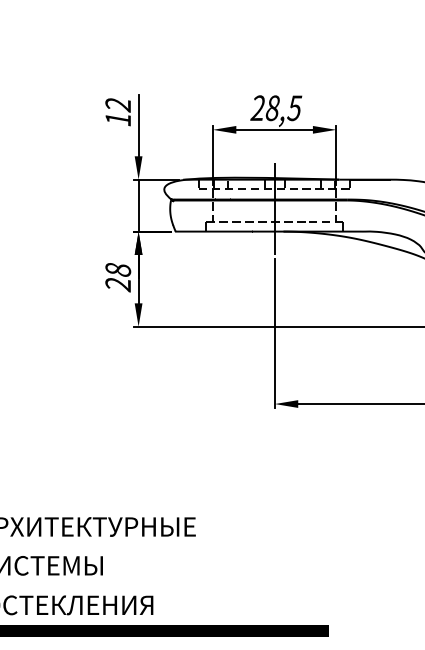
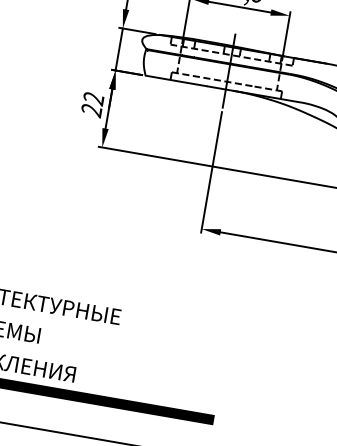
text: (118, 270) -> (93, 99), 28 -> 22

